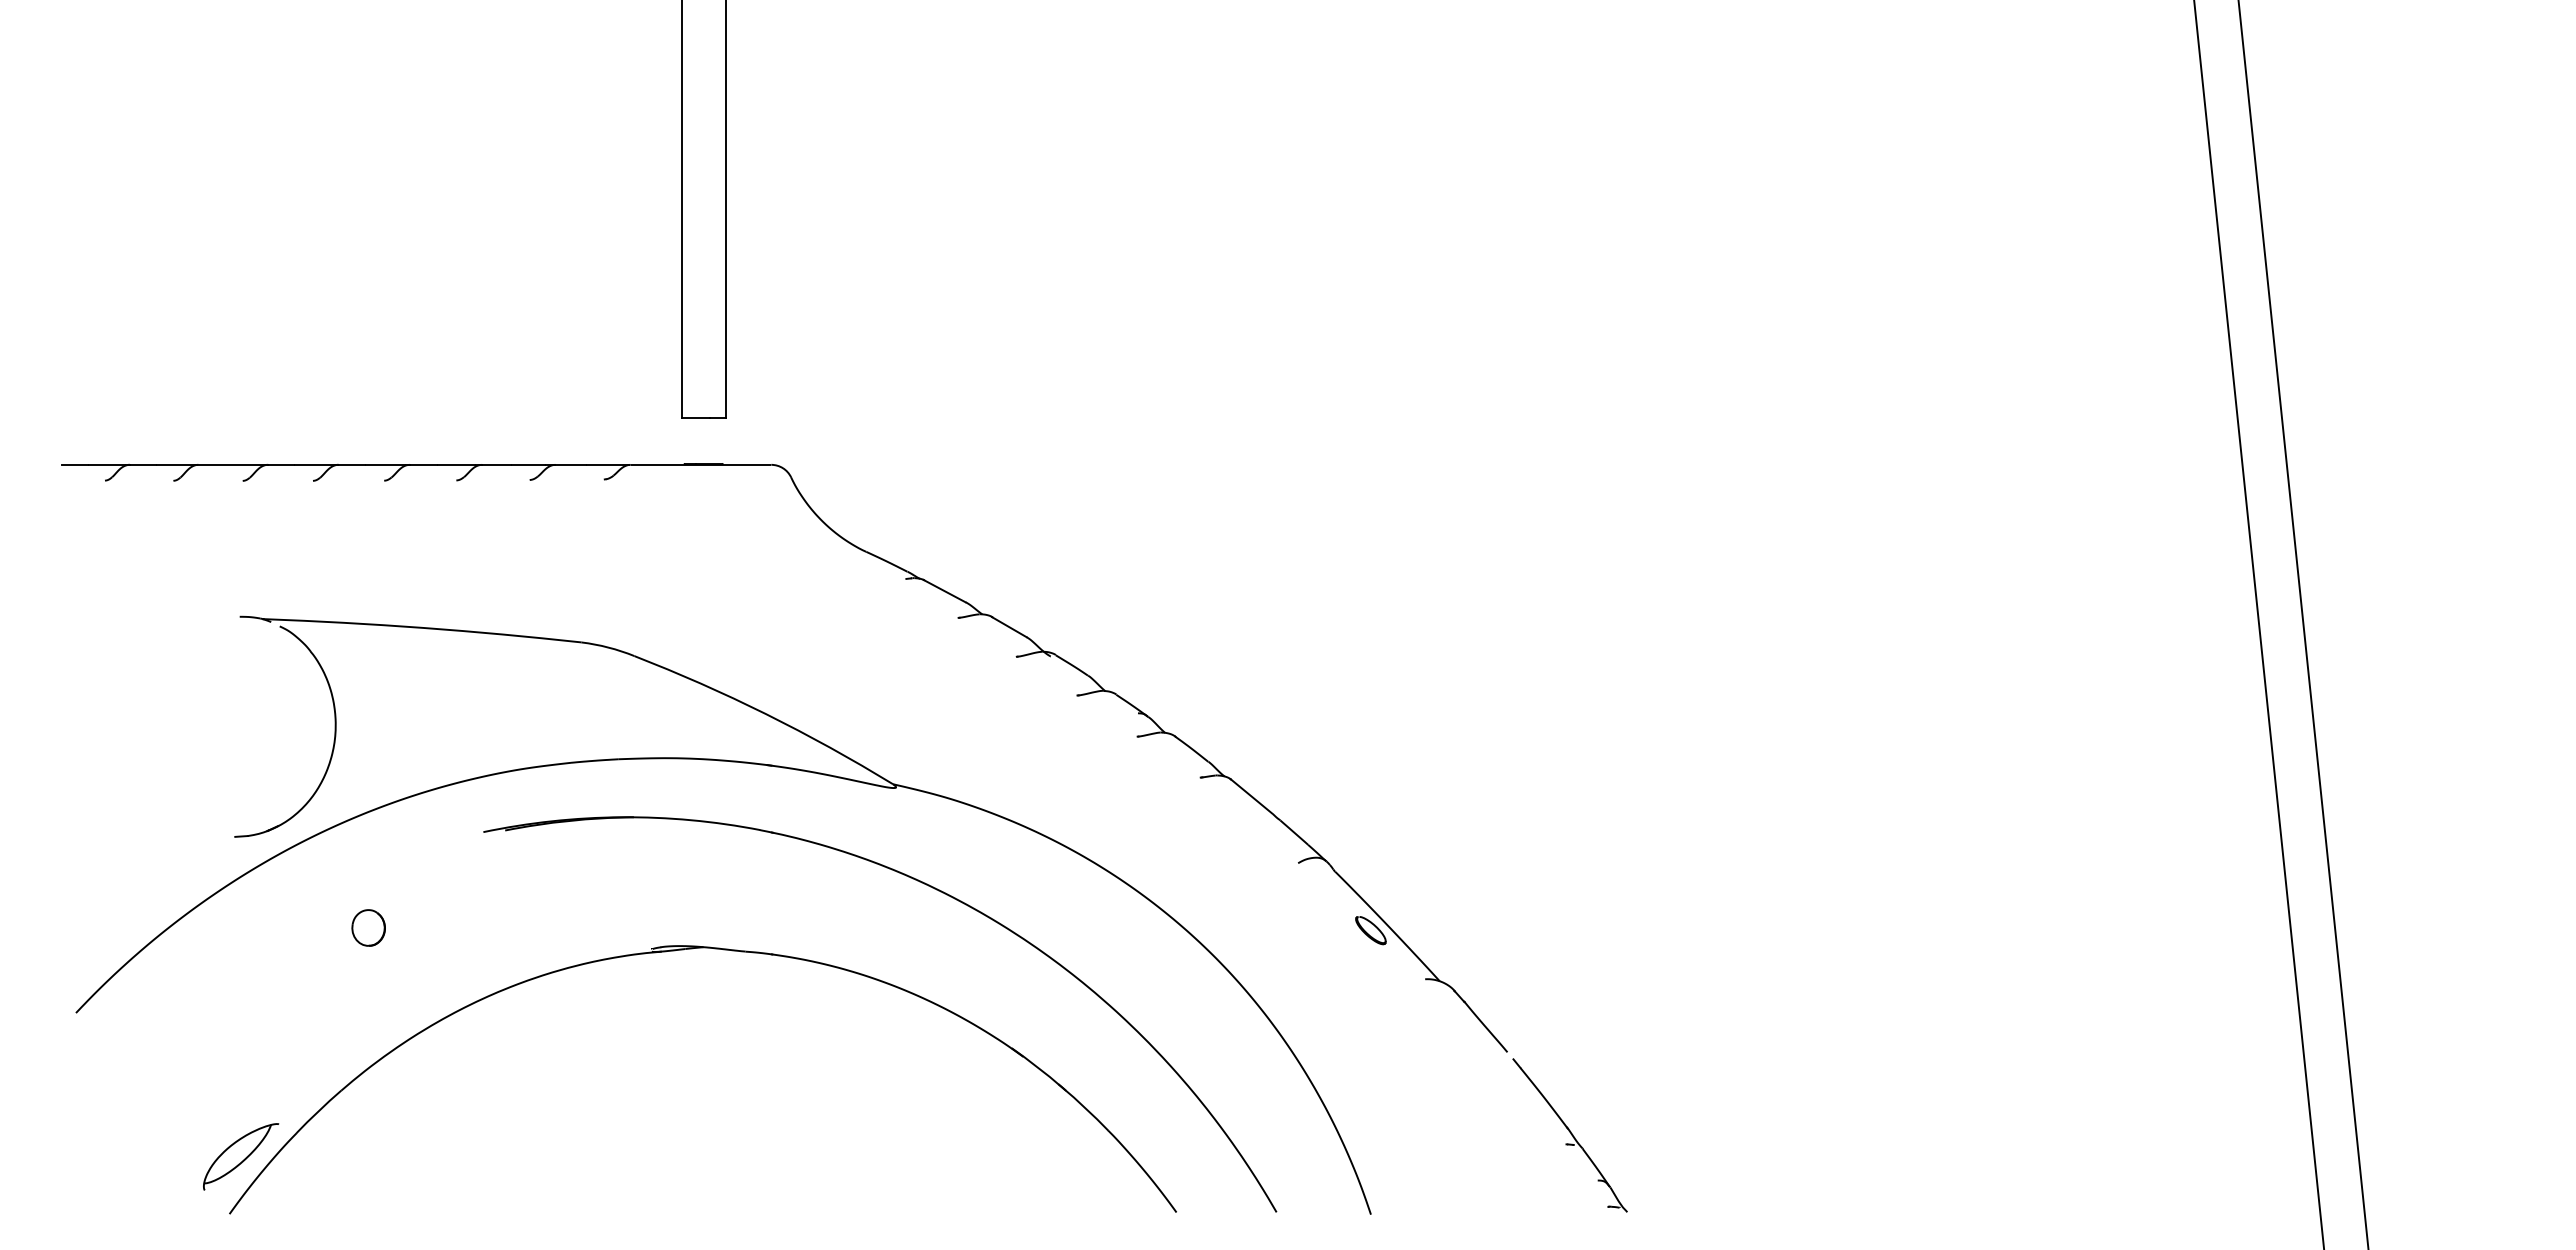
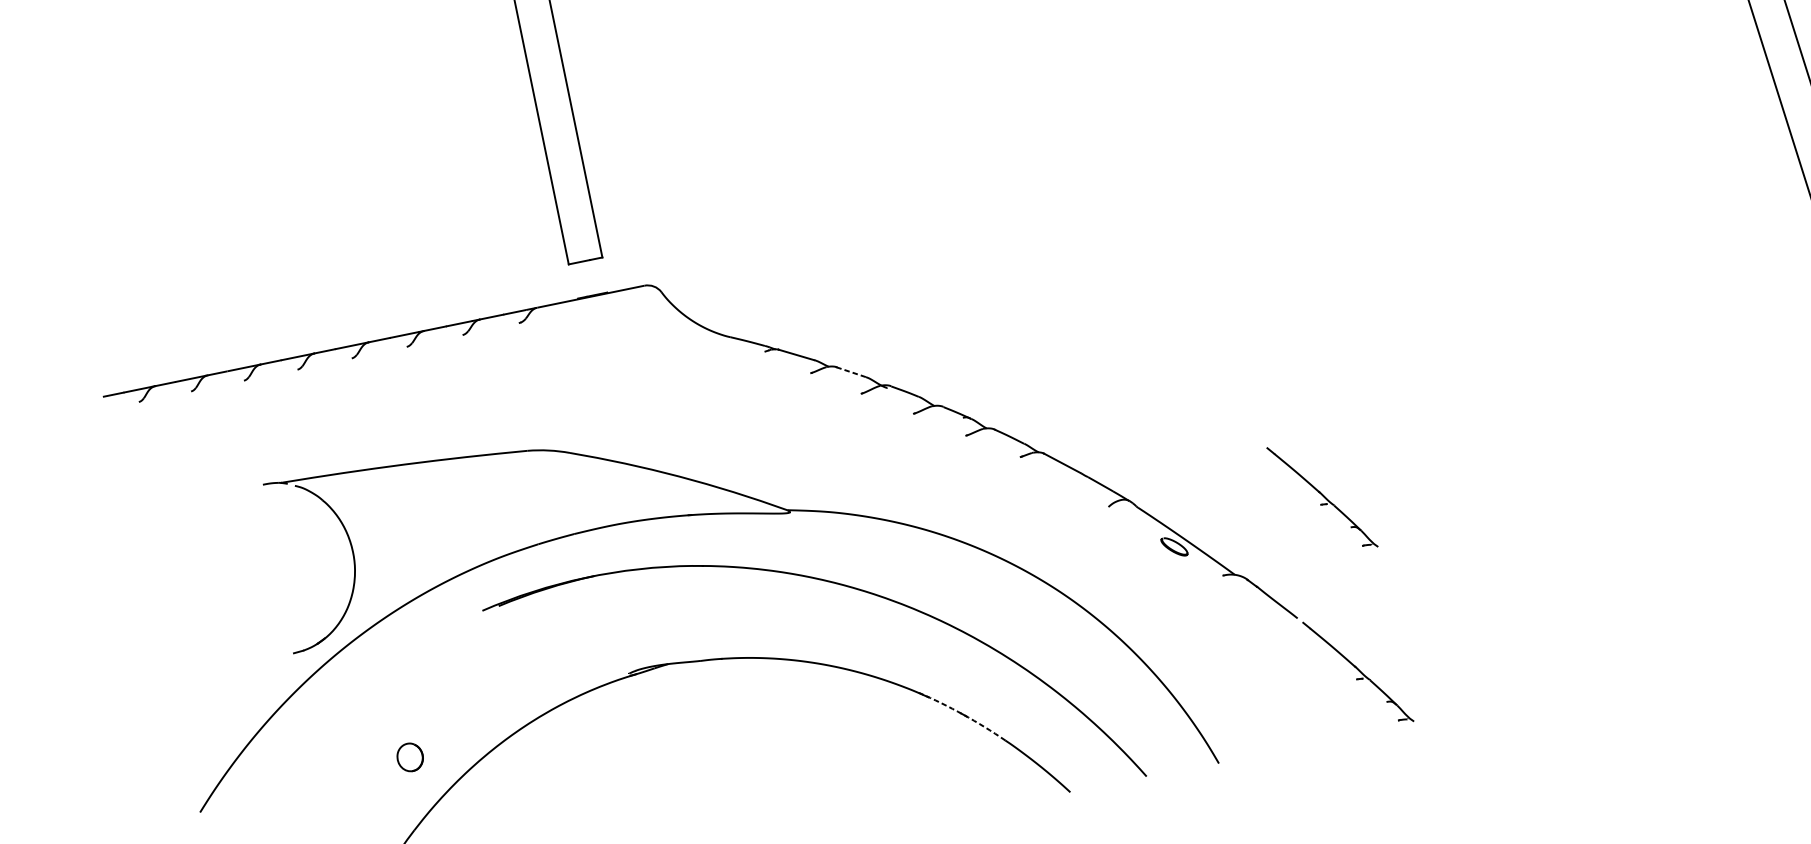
line: (1009, 627) -> (851, 372), solid -> dashed
part: (1569, 906) -> (1322, 497), added
part: (368, 927) -> (410, 757), moved
arc: (1061, 1087) -> (963, 715), solid -> dashed

